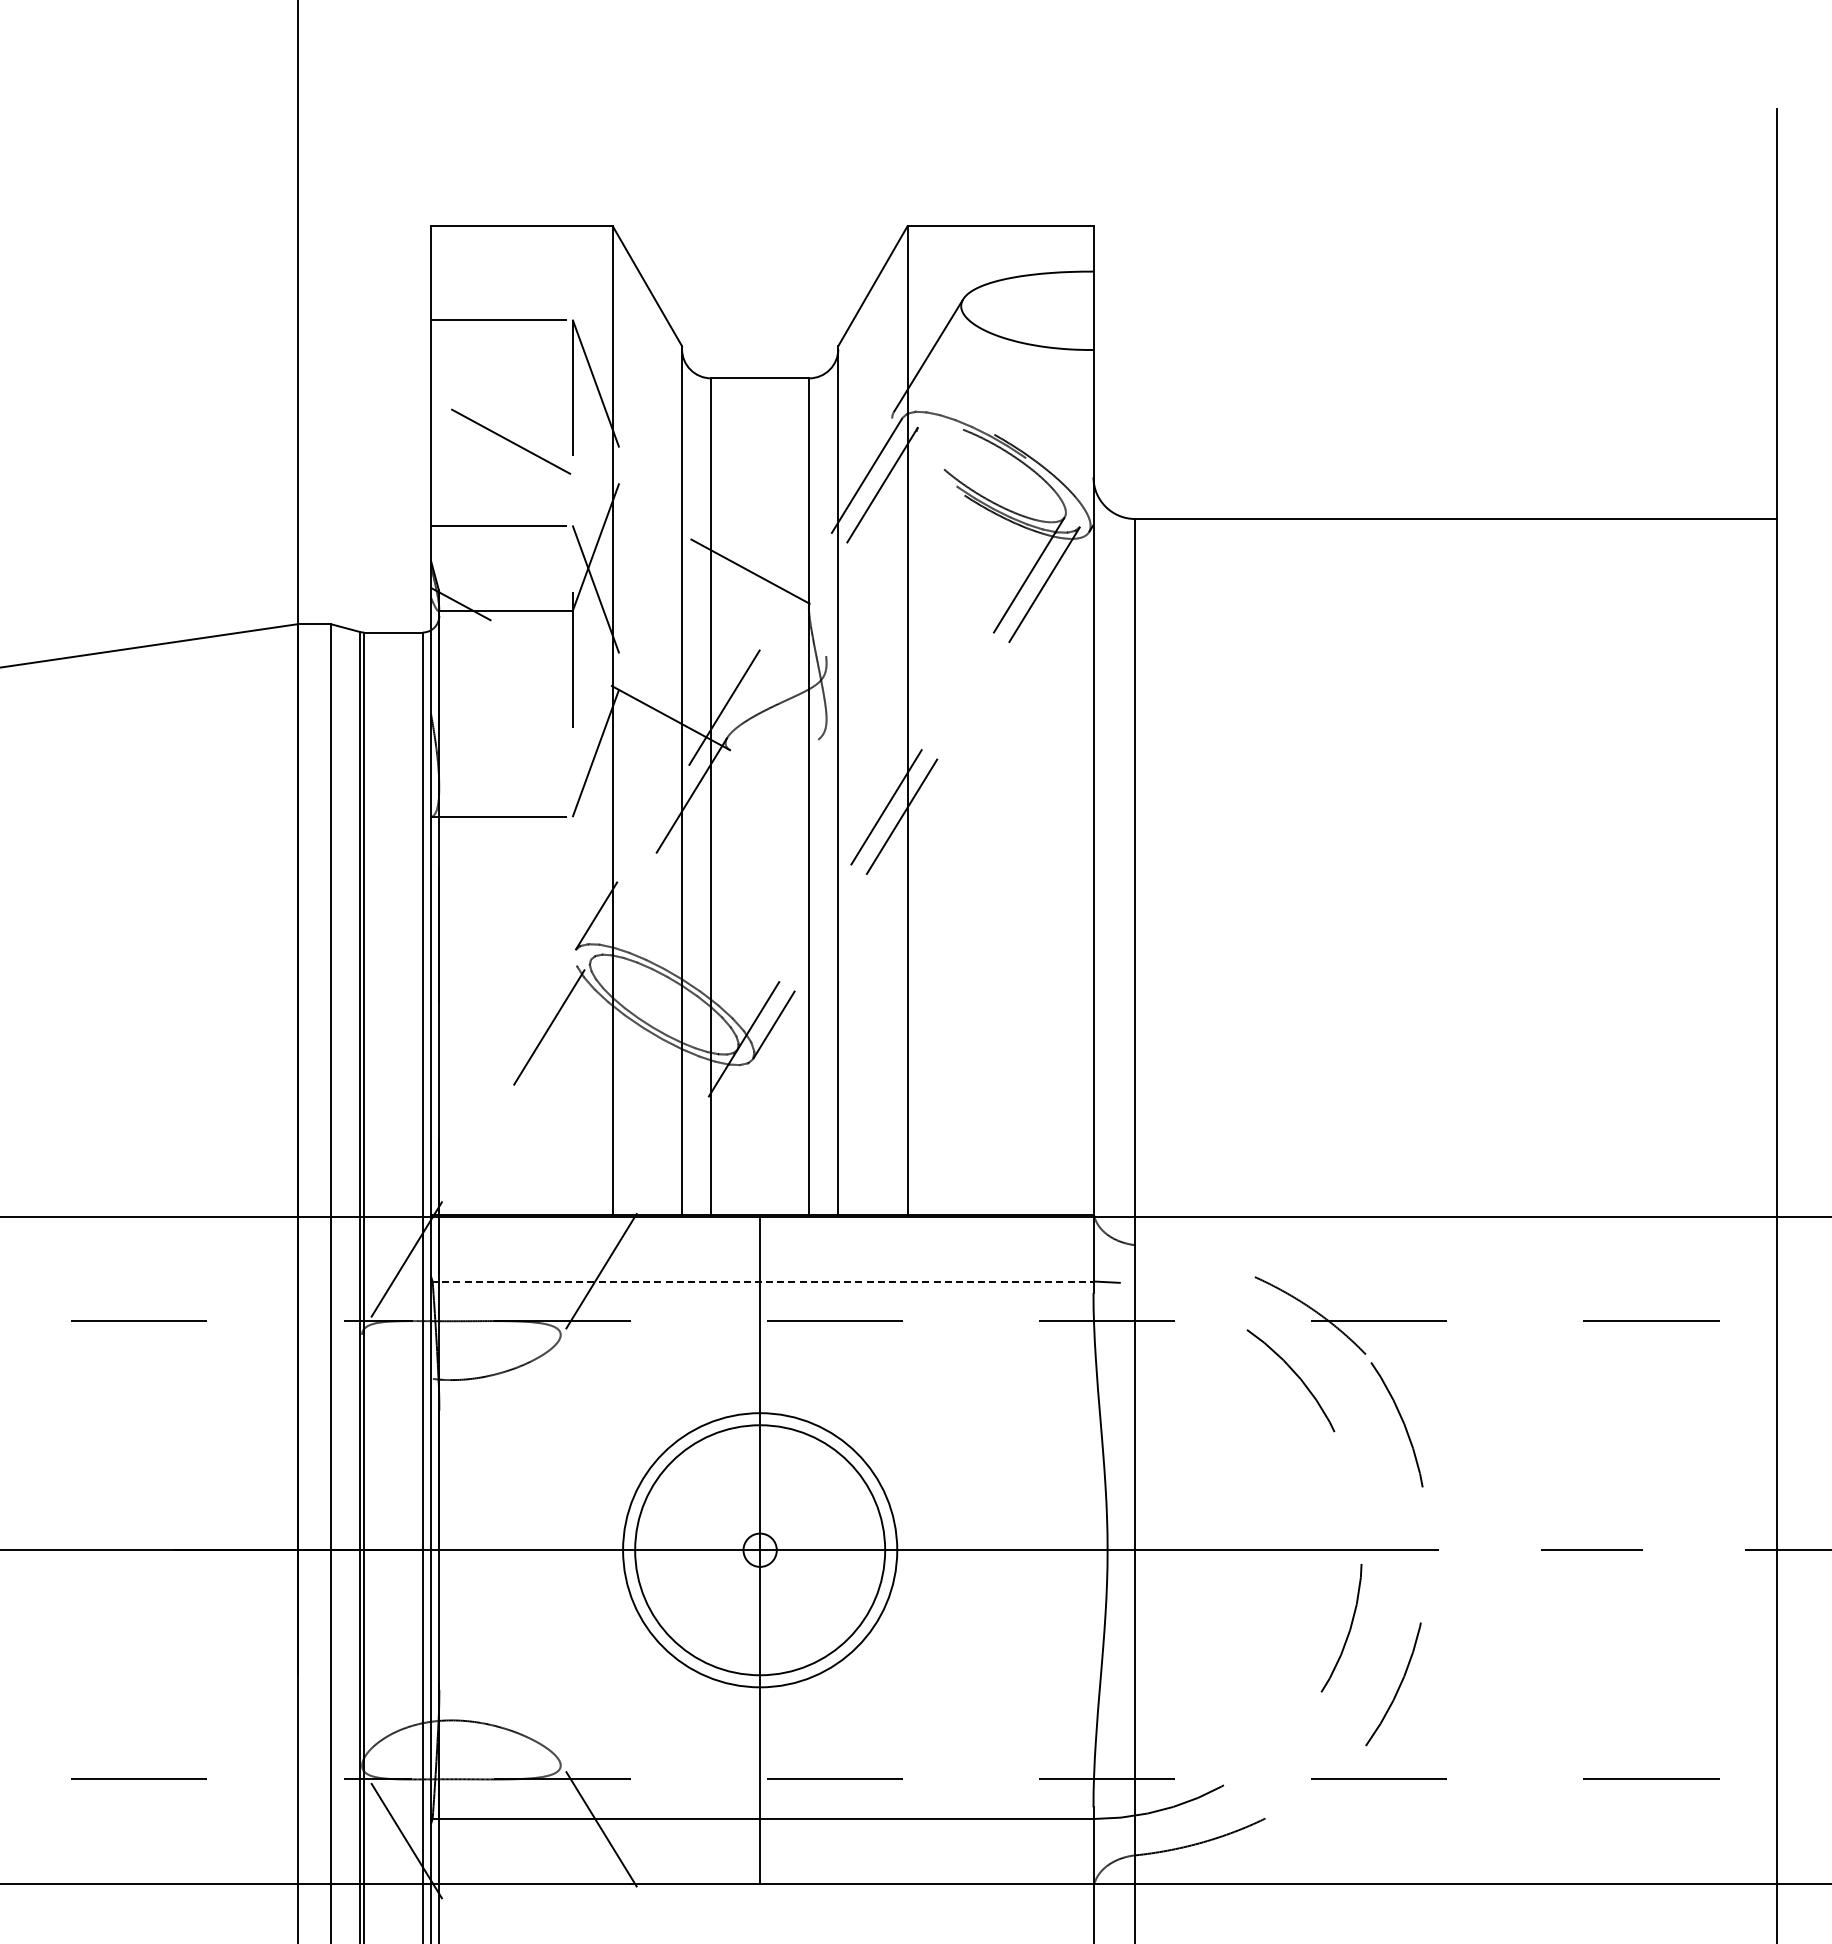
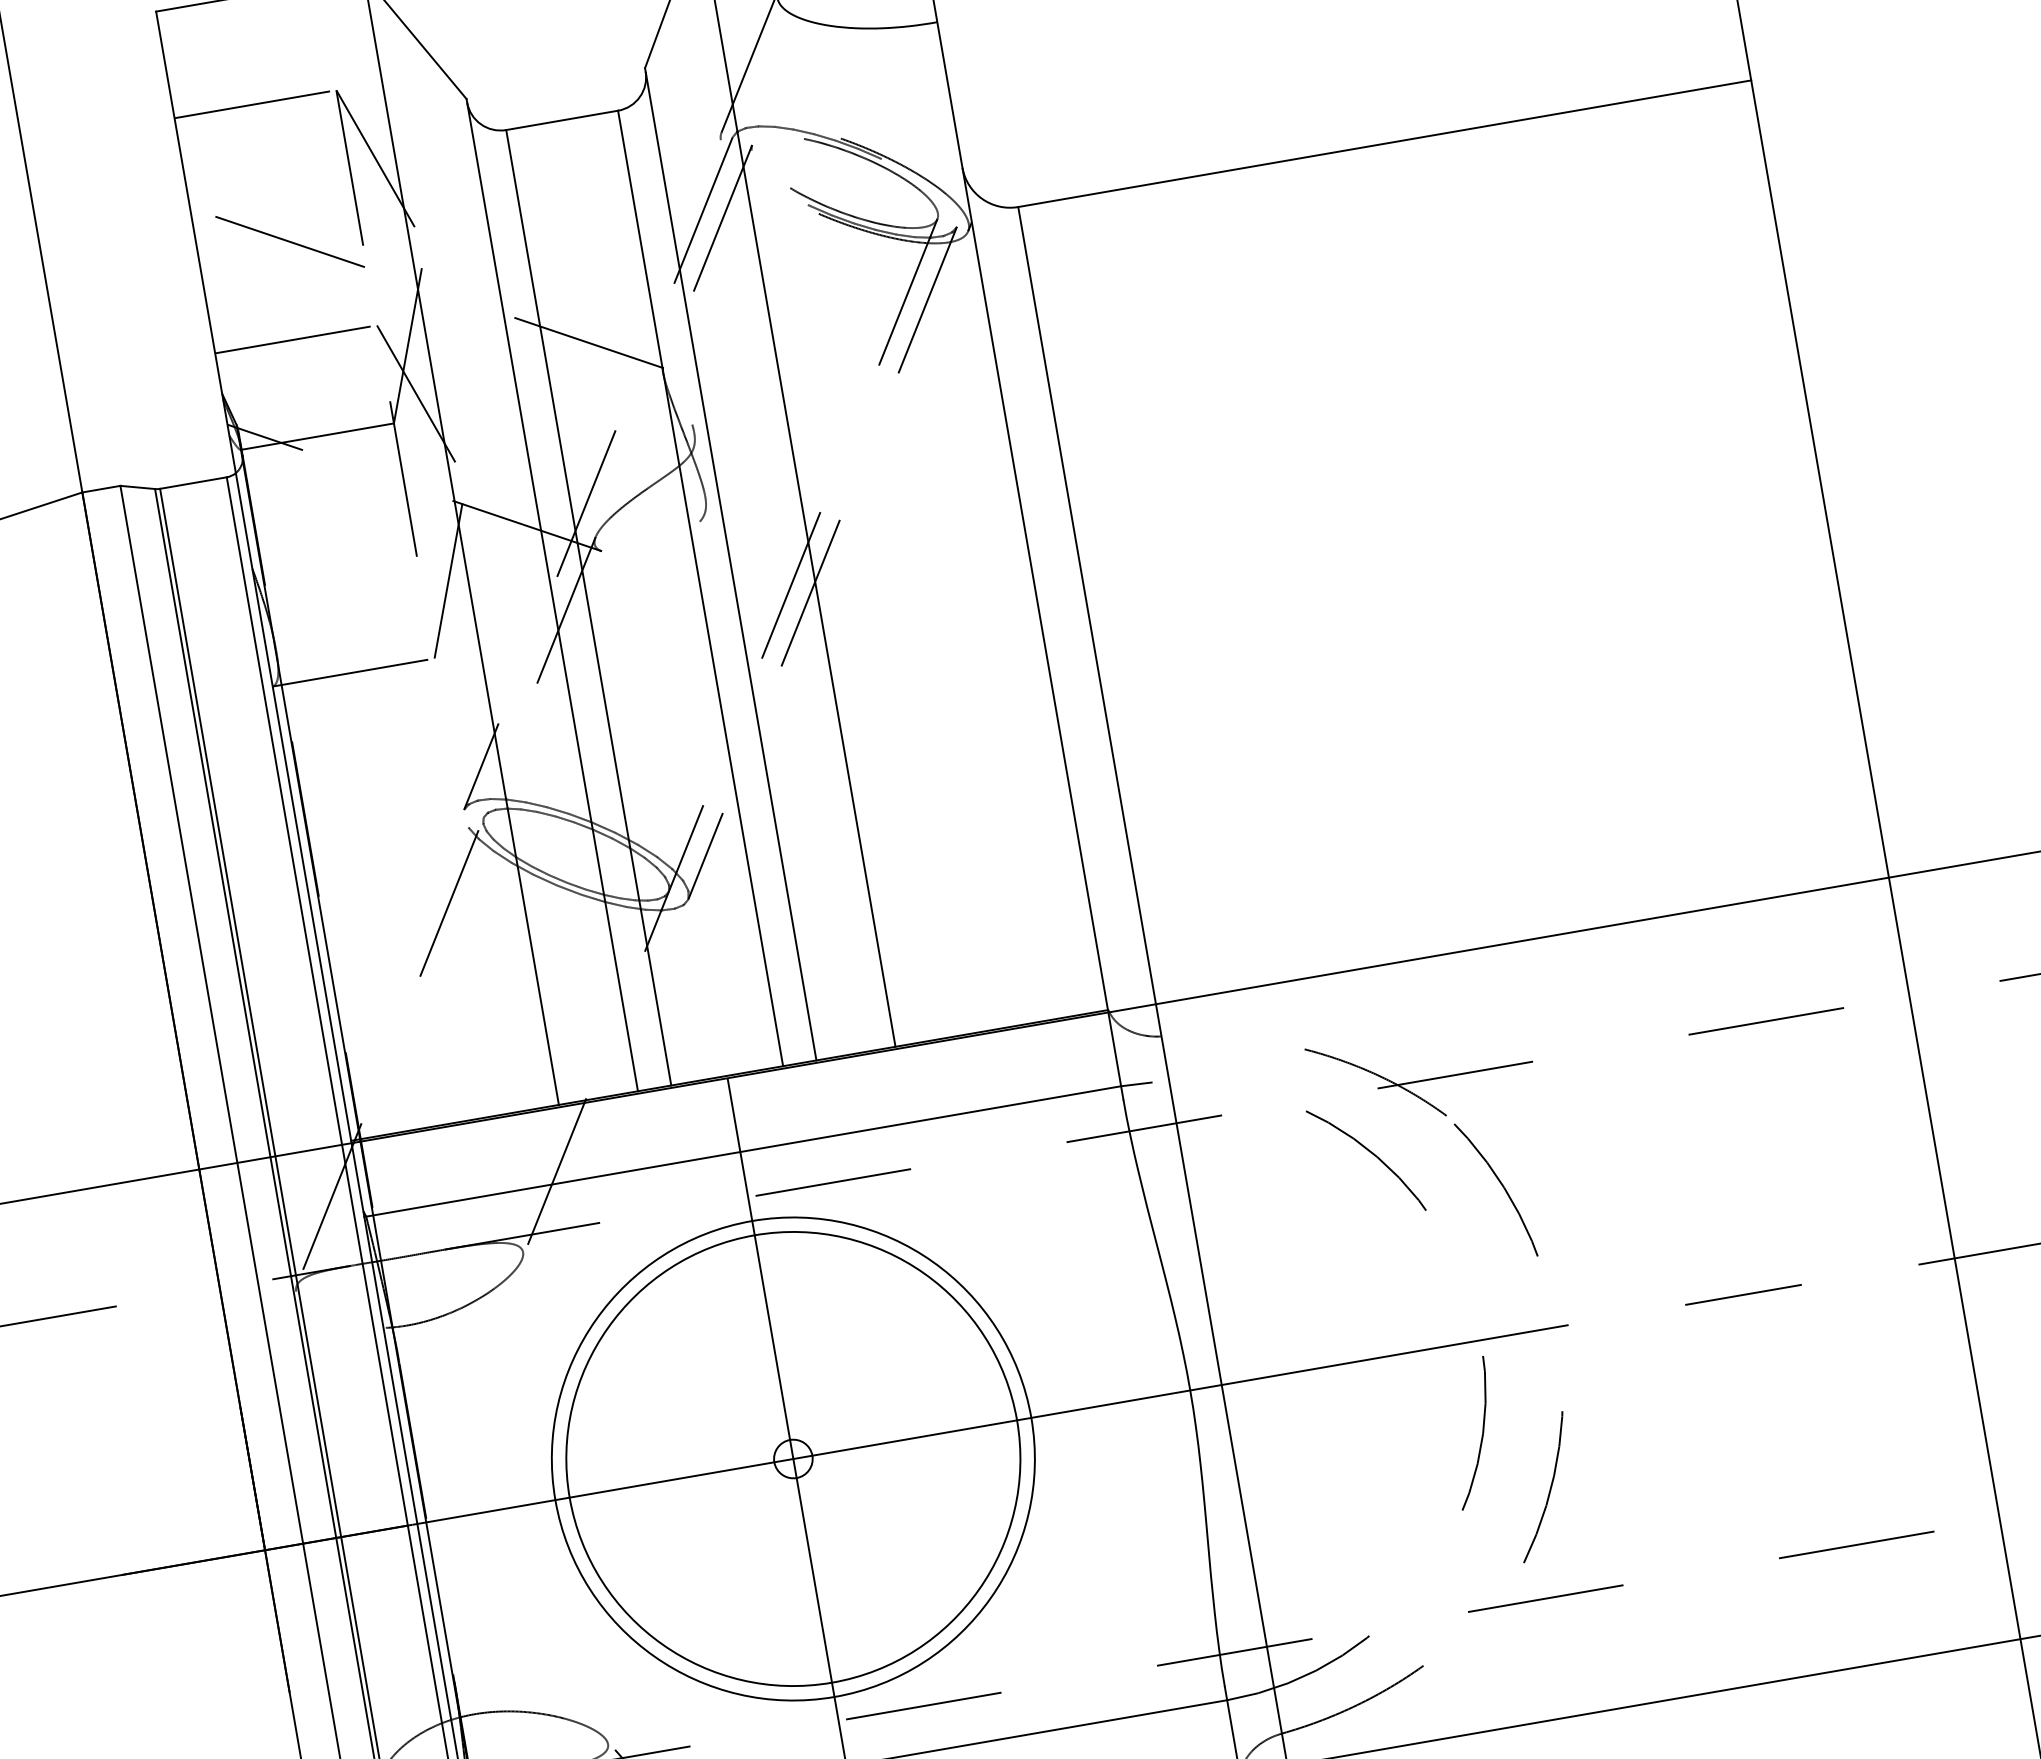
line: (762, 1281) -> (743, 1151), dashed -> solid
circle: (759, 1549) -> (792, 1458), size x1.67
circle: (760, 1550) -> (793, 1459), size x1.43

